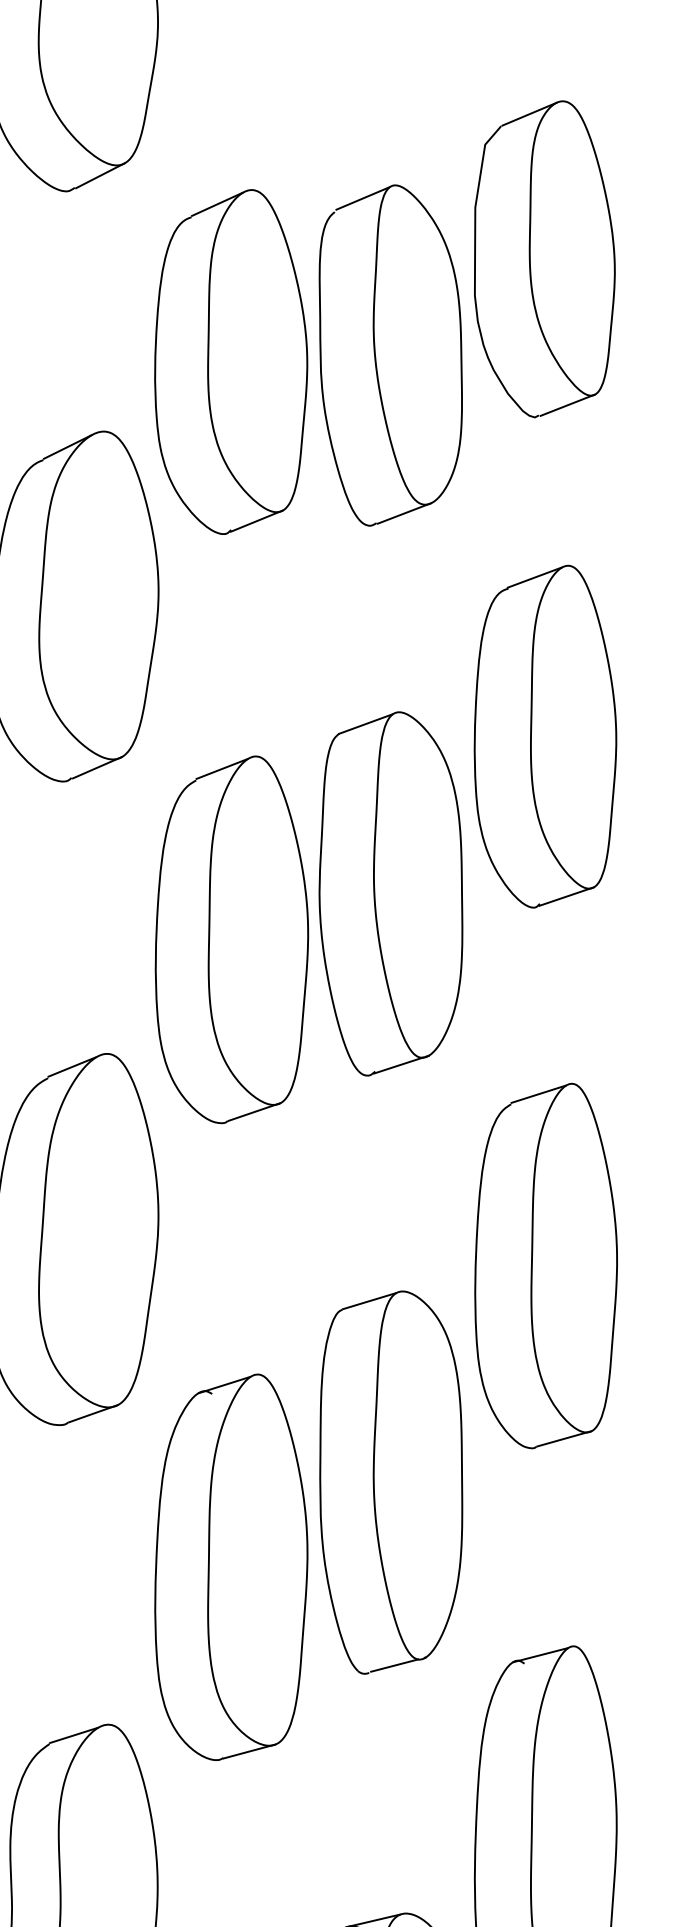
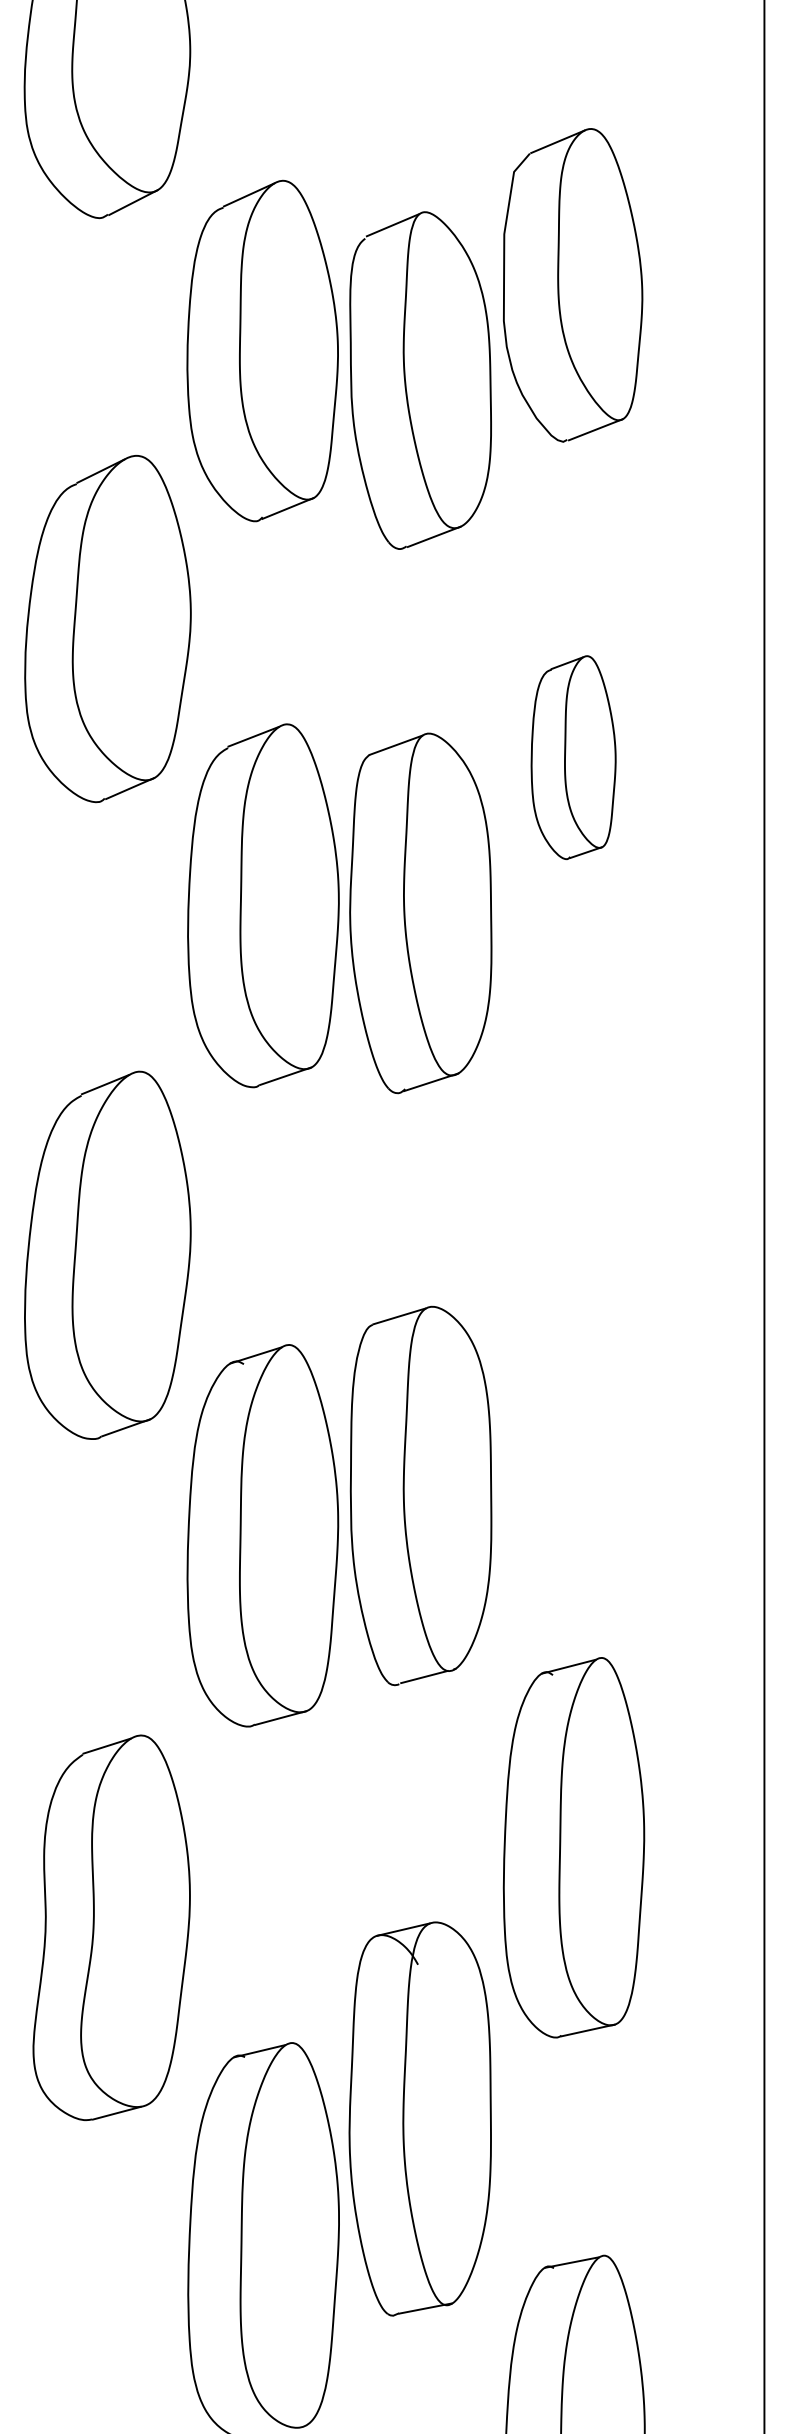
part: (230, 361) -> (262, 350), moved
part: (545, 736) -> (573, 757), size x0.6
part: (232, 939) -> (263, 905), moved
part: (546, 1265) -> (574, 1281), removed
part: (230, 1567) -> (262, 1535), moved

